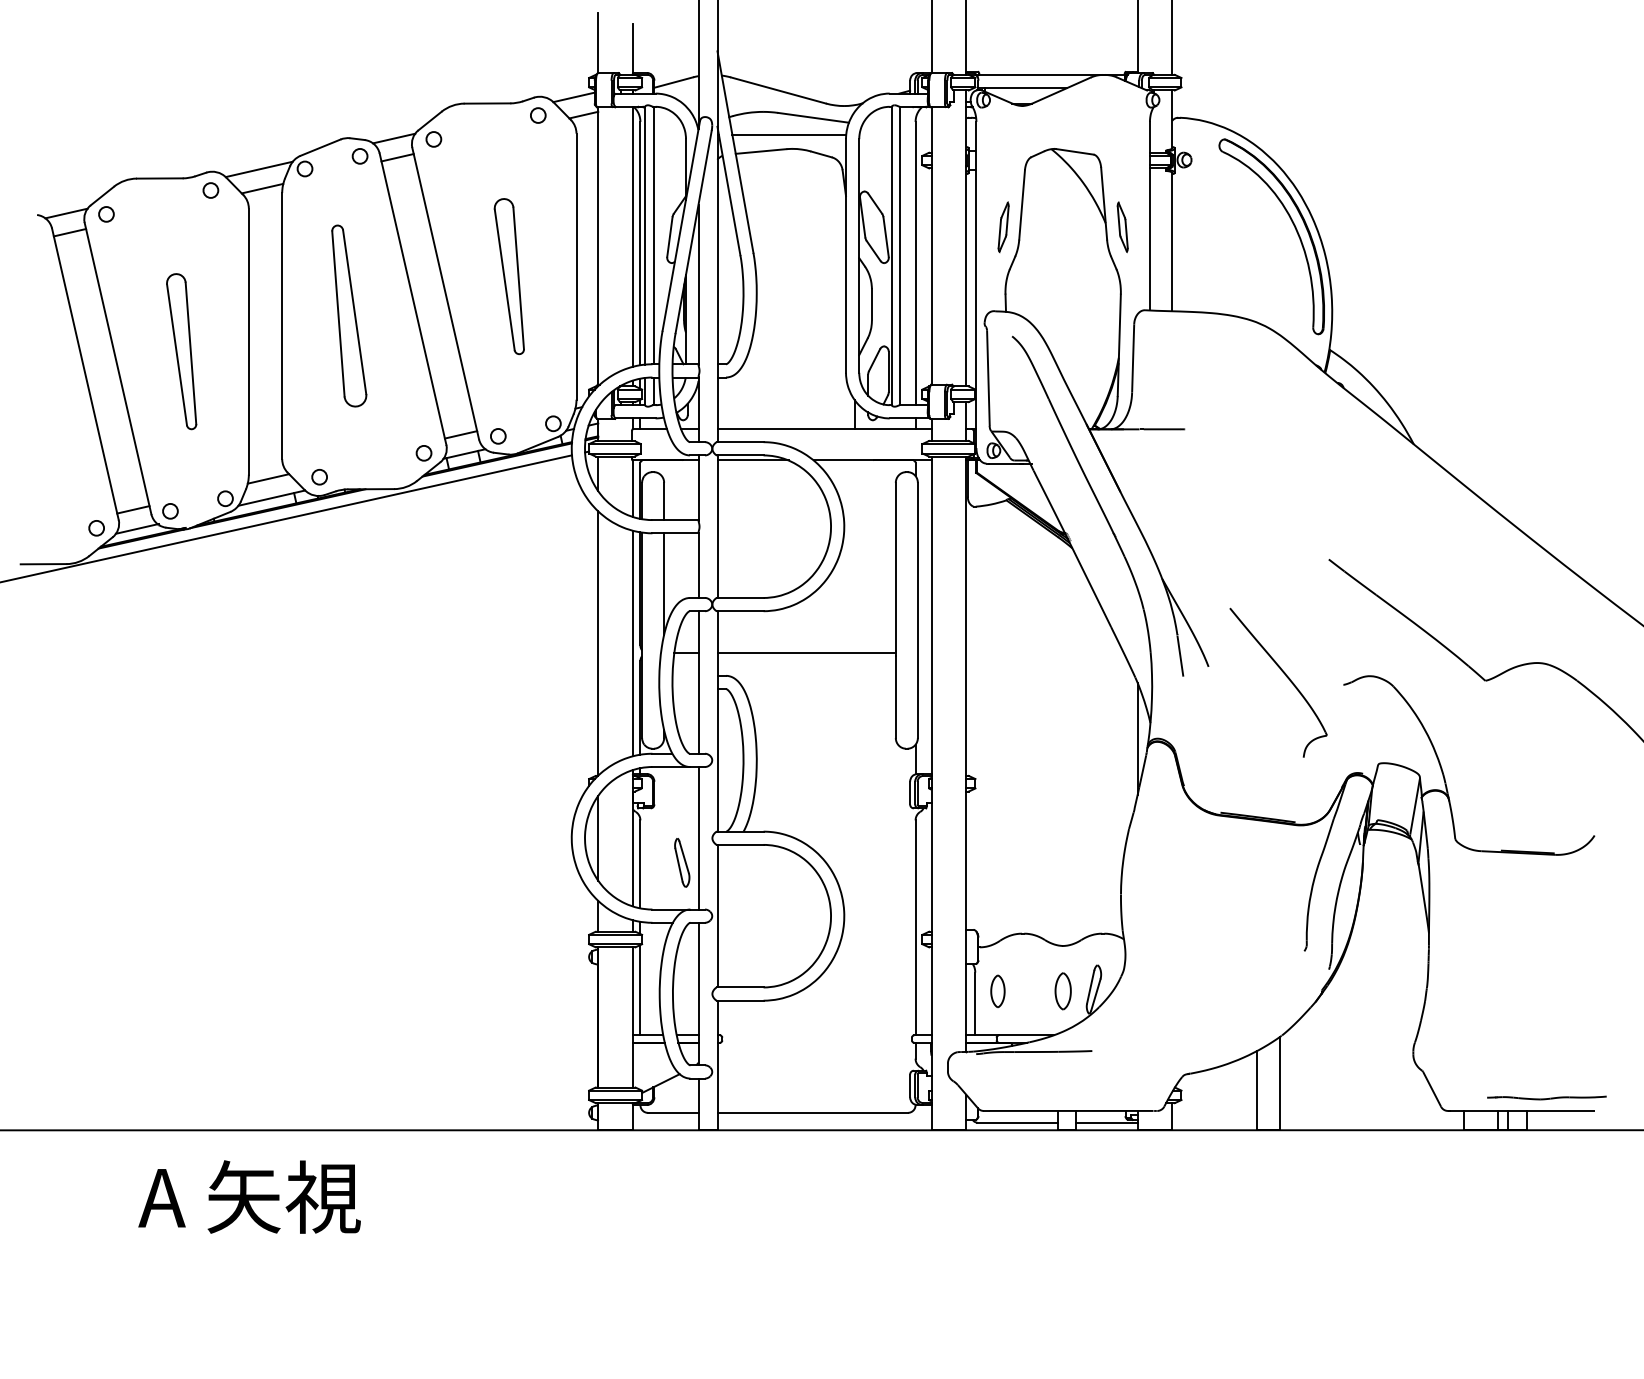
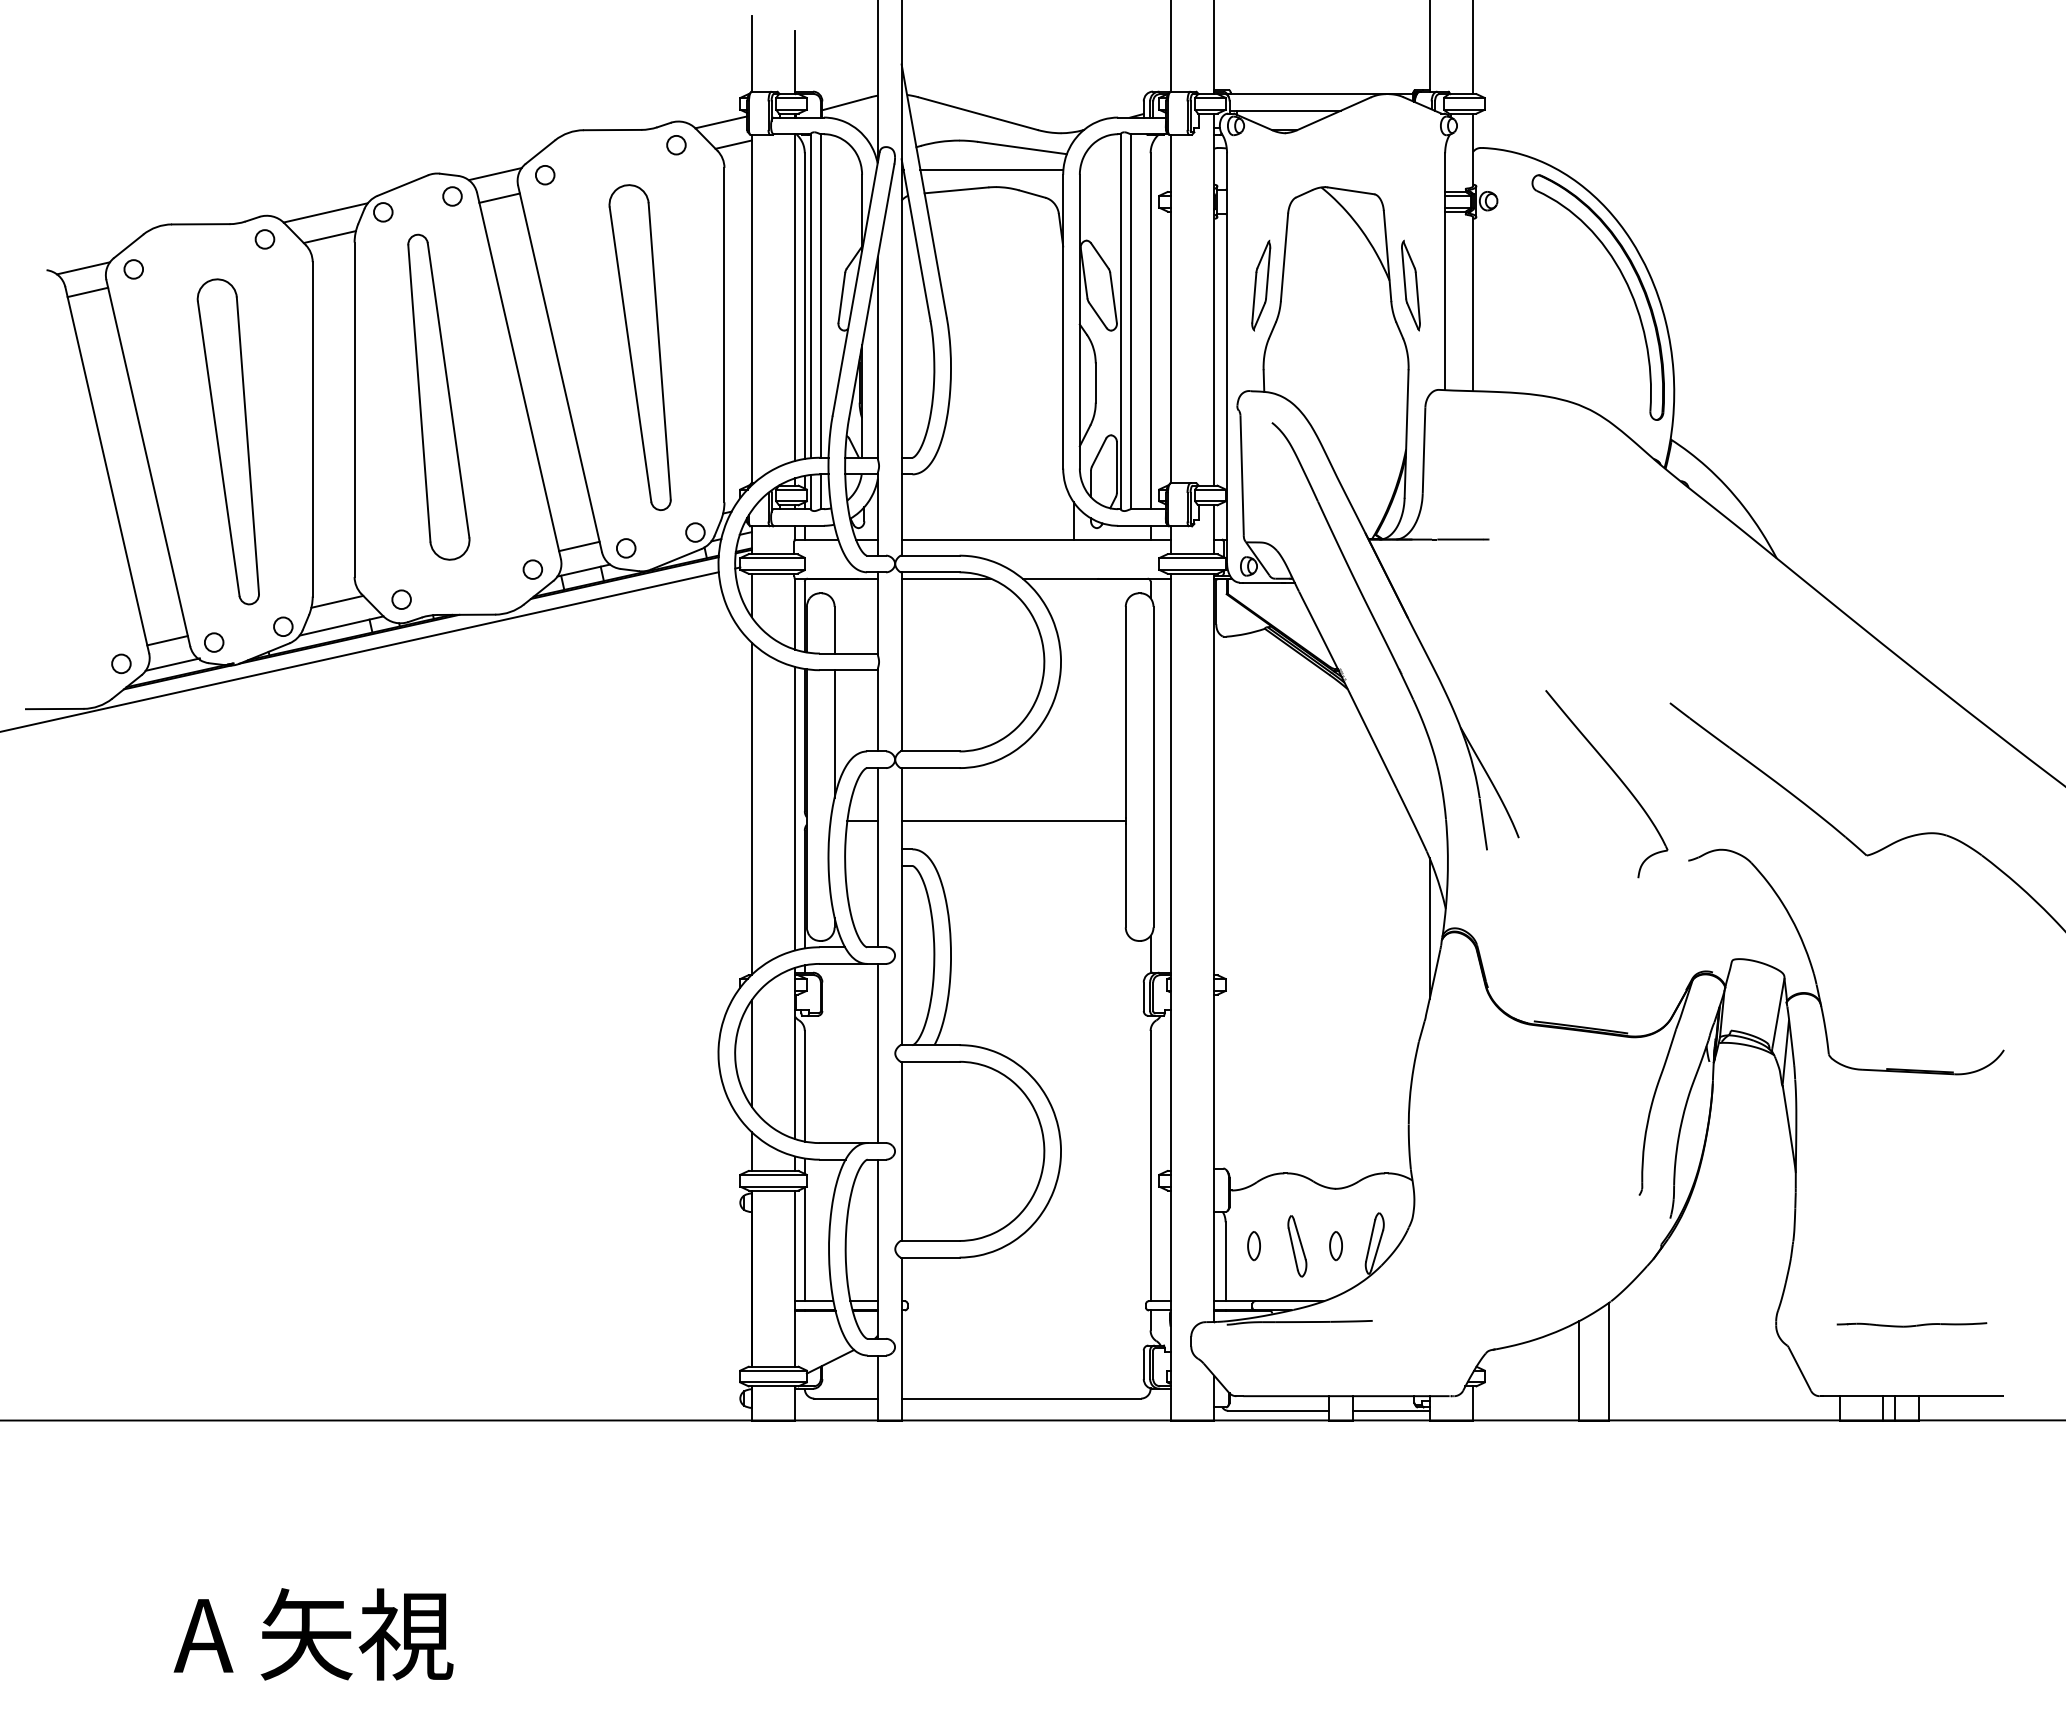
part: (1003, 227) -> (1261, 285), size x1.43
part: (1122, 227) -> (1410, 285), size x1.43
part: (508, 276) -> (639, 347), size x1.67
part: (348, 315) -> (438, 396), size x1.43
part: (181, 351) -> (227, 441), size x1.67
part: (1285, 675) -> (1615, 775), moved
part: (682, 862) -> (1297, 1246), moved
part: (997, 991) -> (1253, 1246), size x0.71
part: (1062, 991) -> (1335, 1246), size x0.62
part: (1546, 1097) -> (1911, 1324), moved
text: (249, 1197) -> (313, 1634), moved

